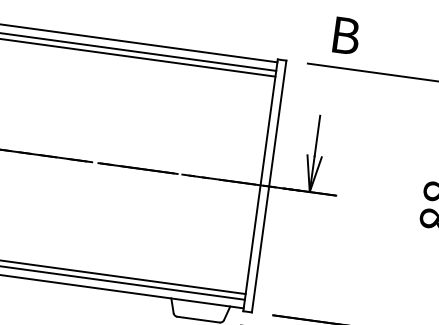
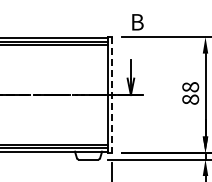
line: (269, 187) -> (112, 95), solid -> dashed

